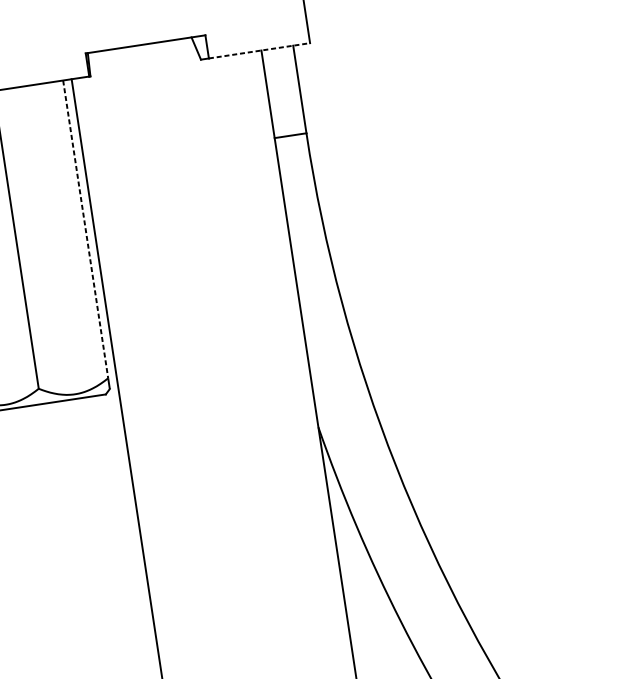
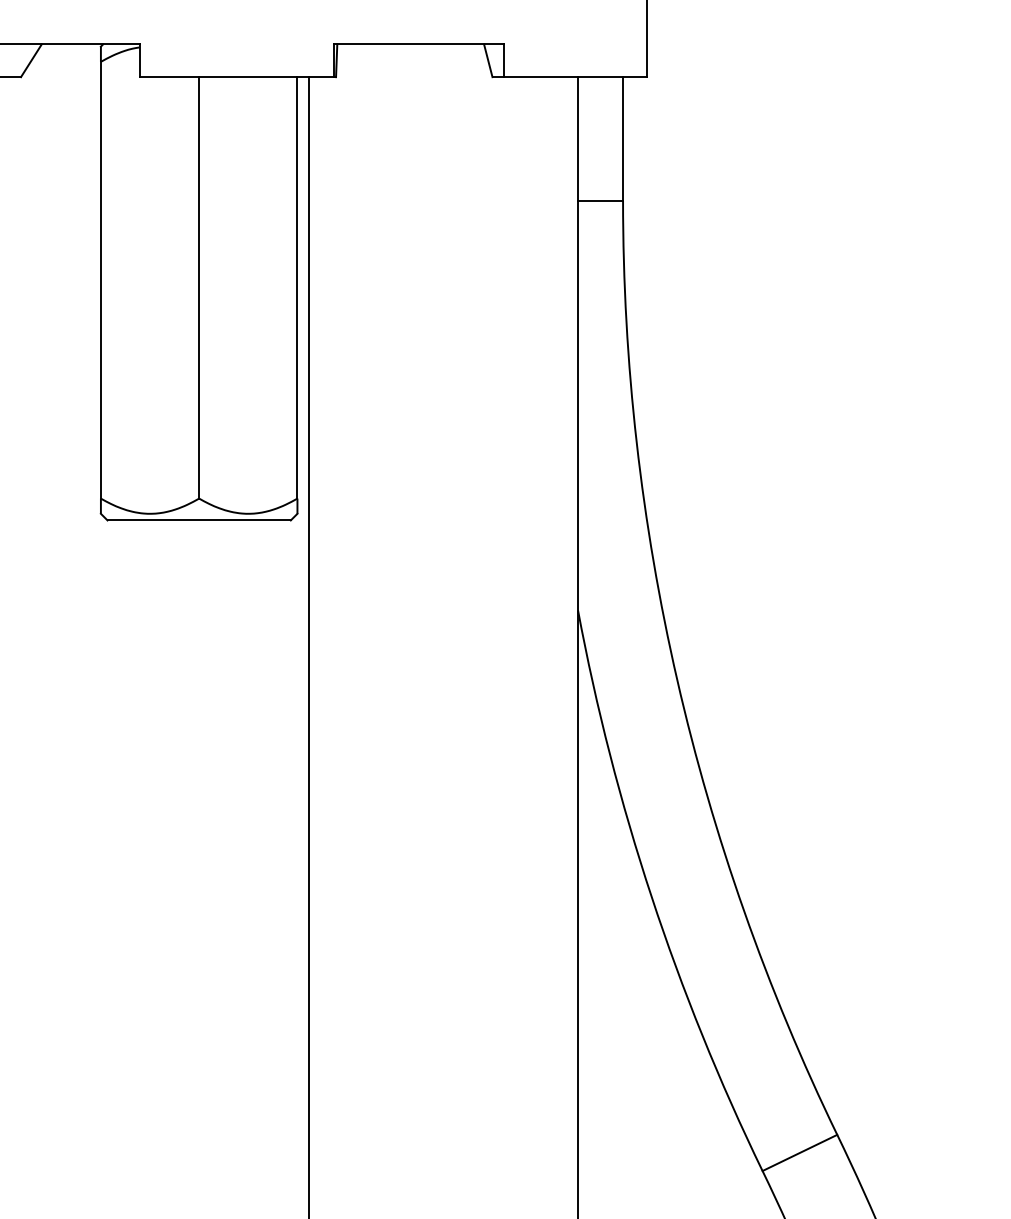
line: (259, 51) -> (575, 77), dashed -> solid
line: (85, 229) -> (297, 287), dashed -> solid

